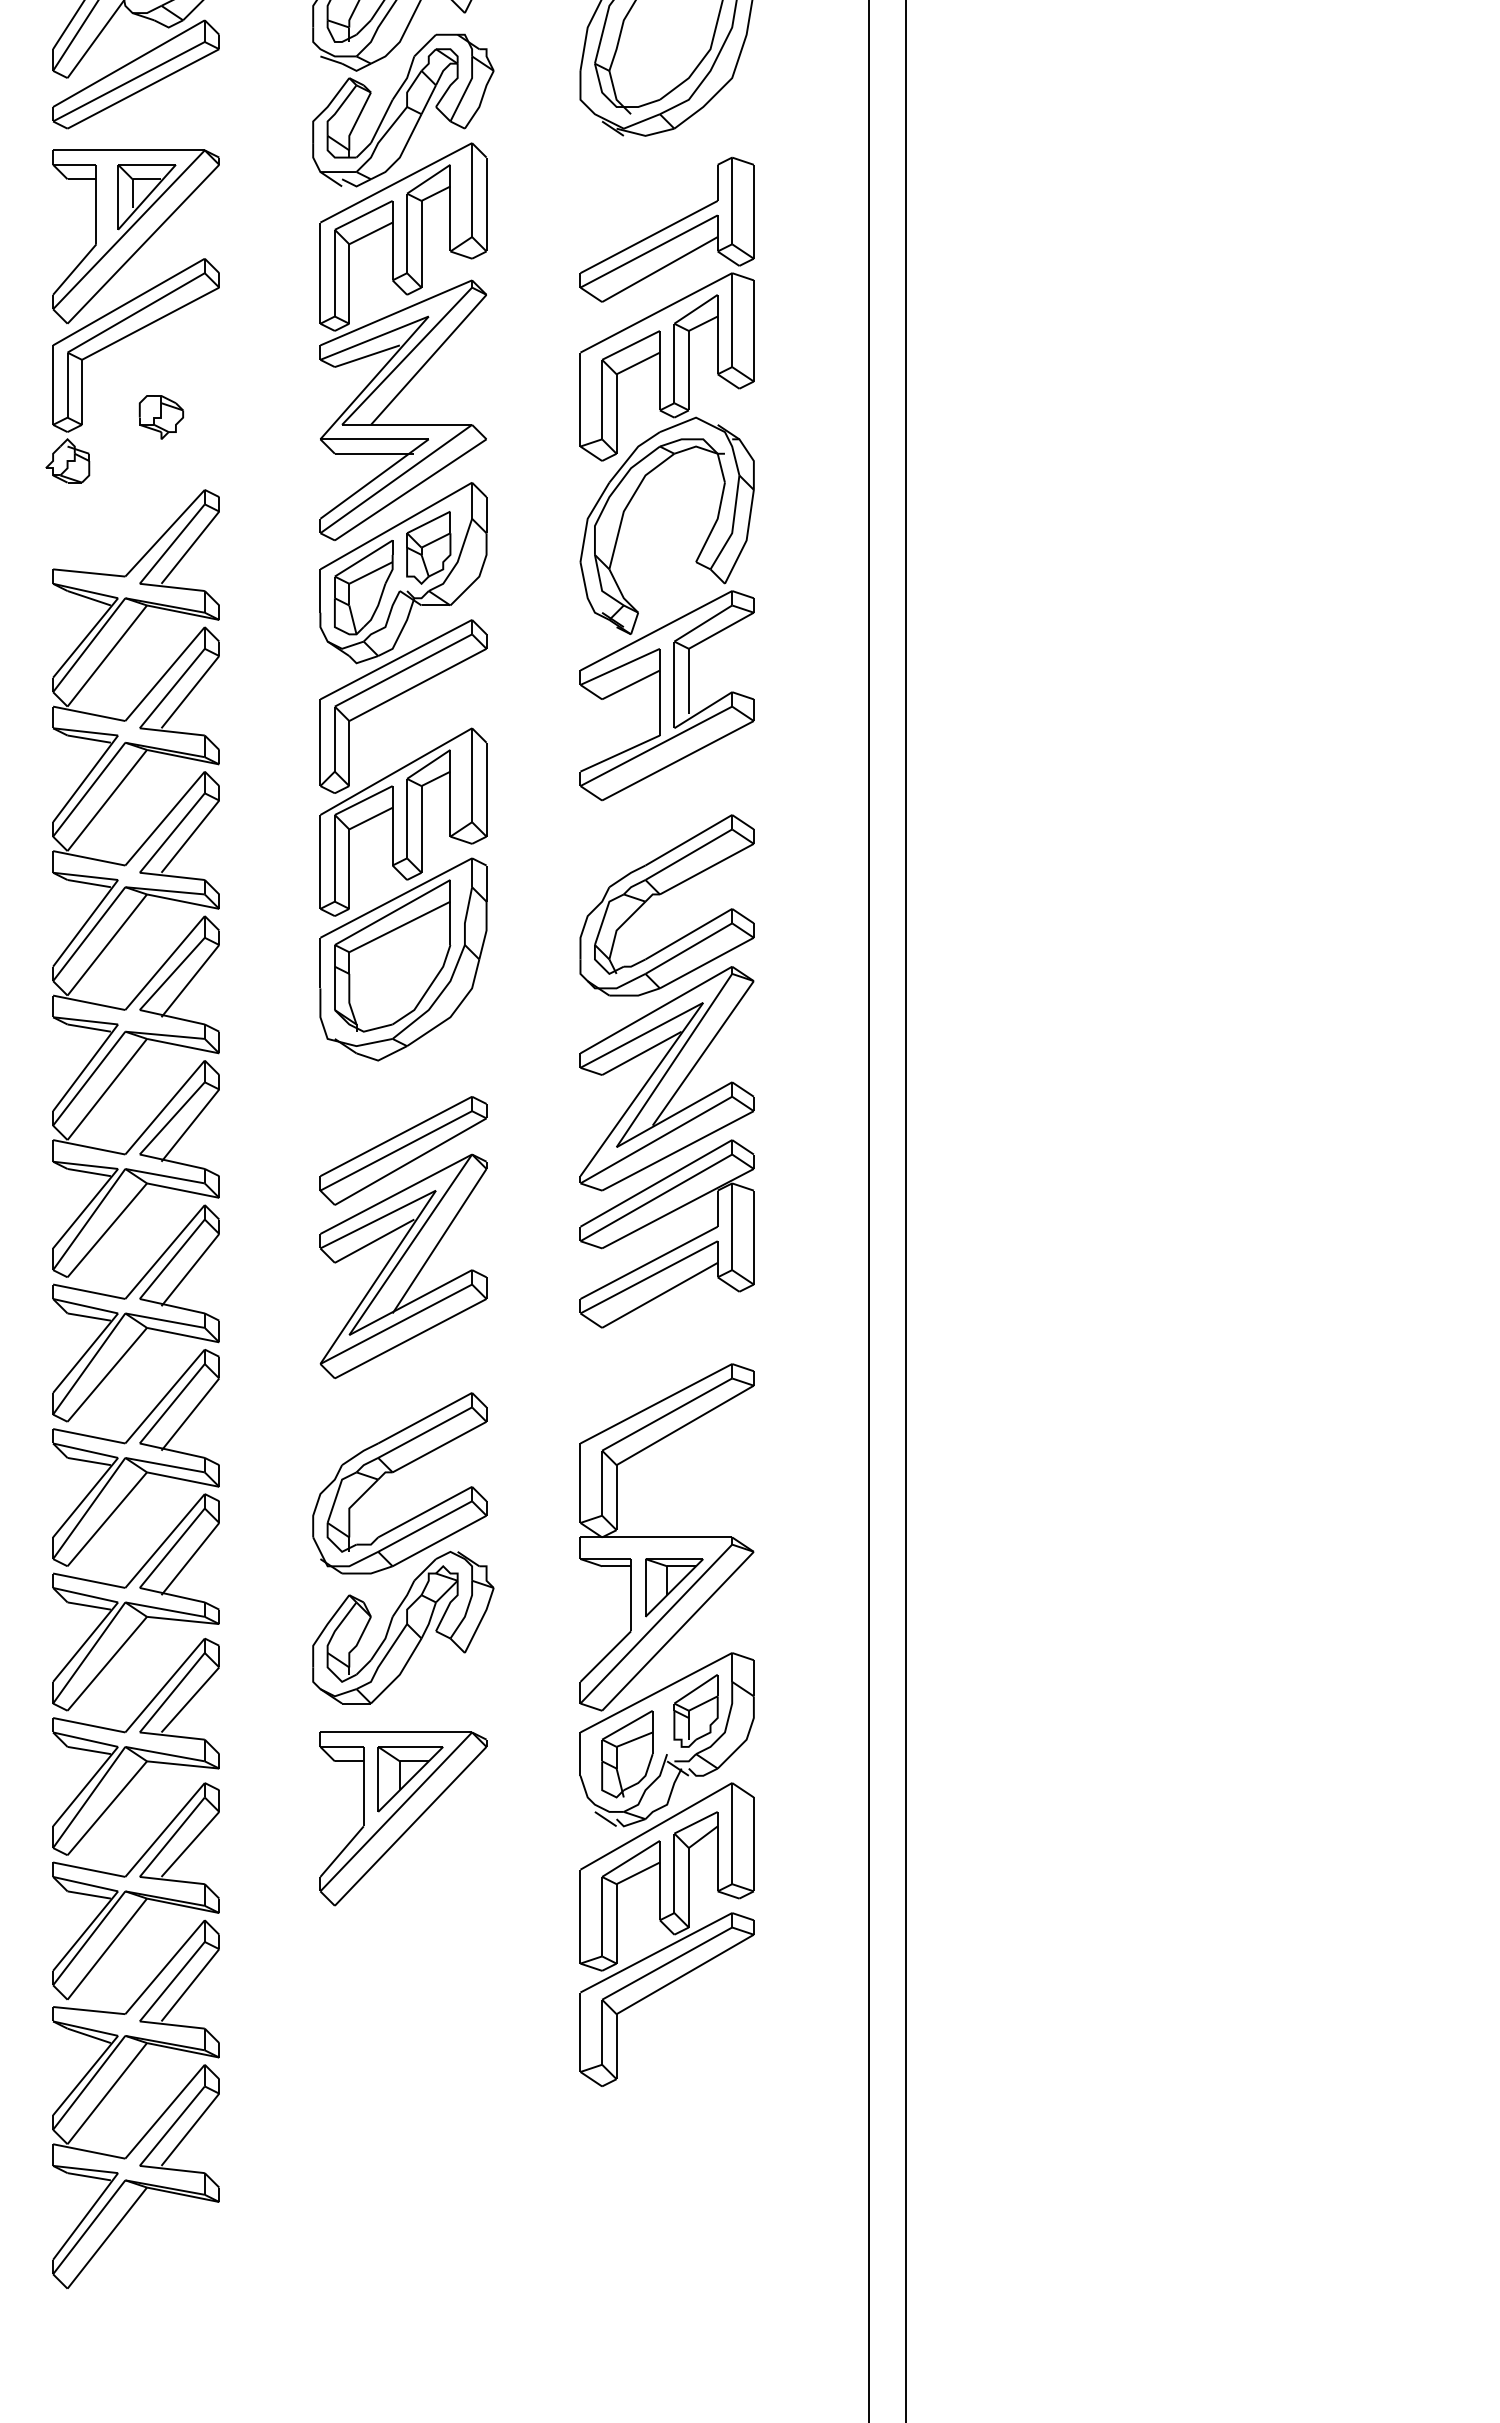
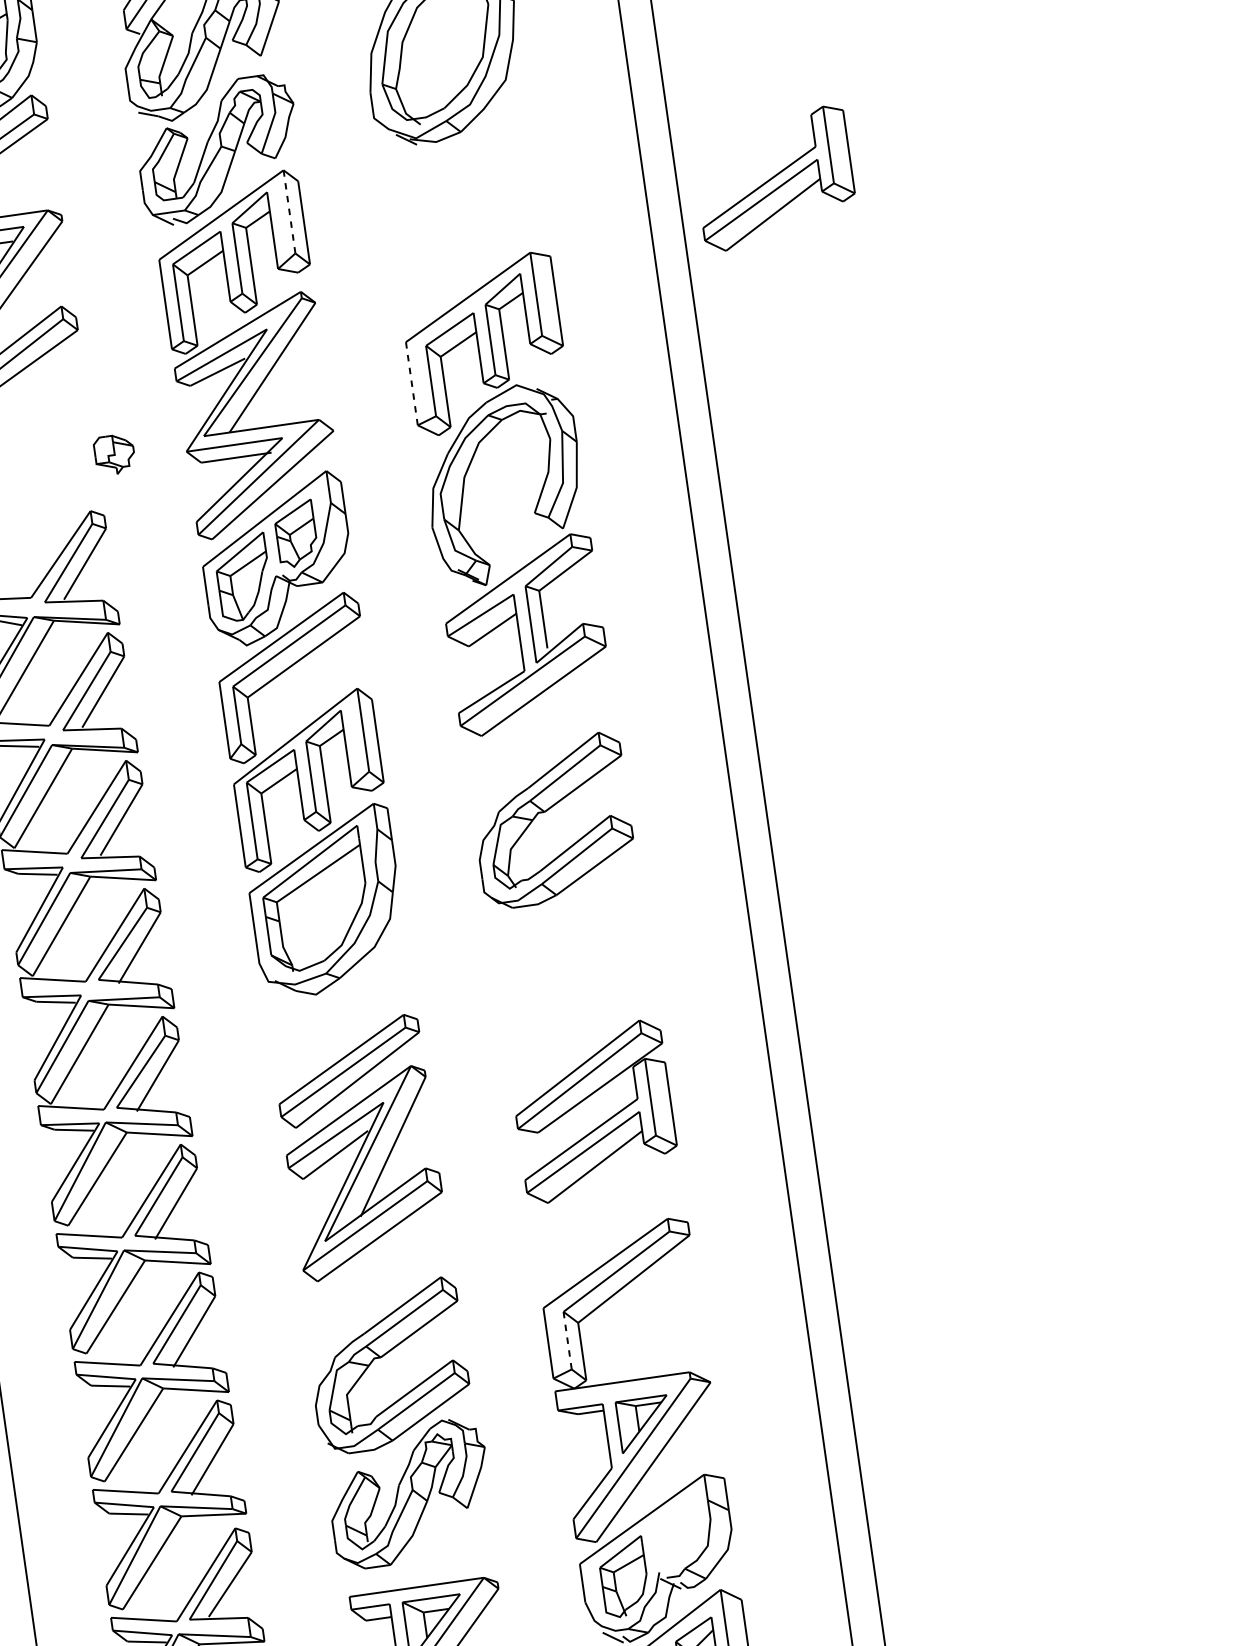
line: (472, 190) -> (289, 212), solid -> dashed
part: (666, 229) -> (773, 178), moved
line: (580, 399) -> (411, 383), solid -> dashed
part: (160, 417) -> (113, 454), moved
part: (666, 1078) -> (573, 974), removed
line: (602, 1483) -> (567, 1340), solid -> dashed
part: (695, 1710) -> (678, 1530), removed

